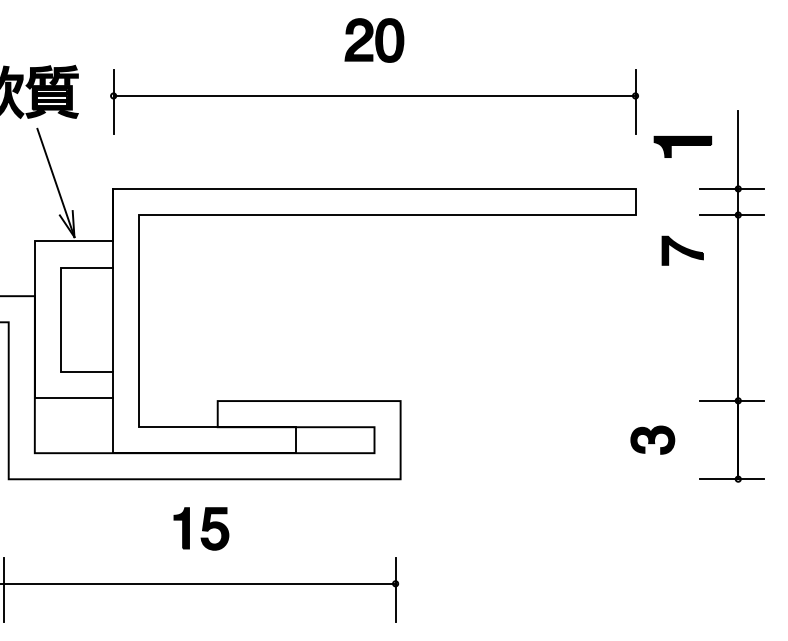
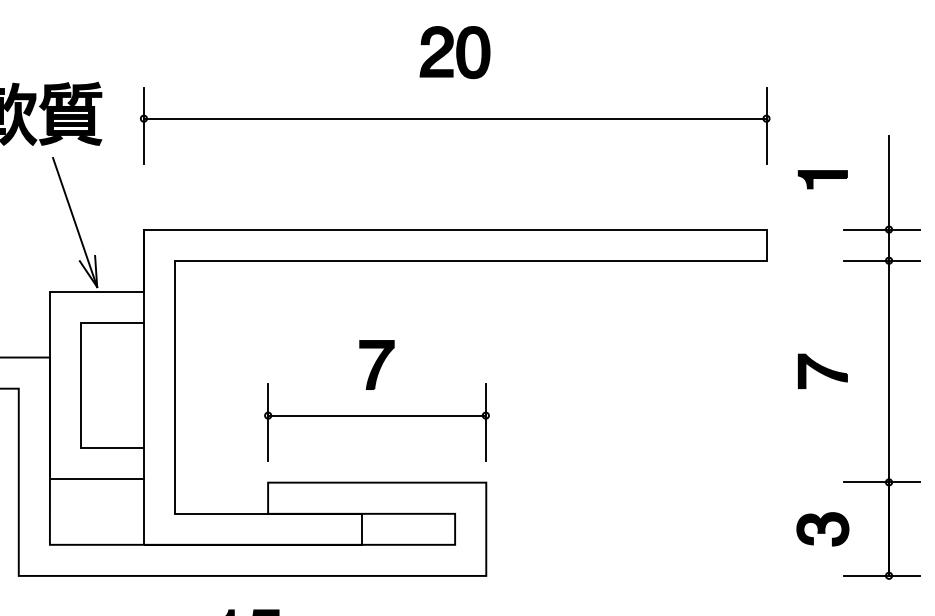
part: (682, 147) -> (822, 180), size x0.71
part: (682, 250) -> (822, 371), moved
part: (306, 323) -> (374, 390), added
part: (652, 439) -> (822, 528), moved

